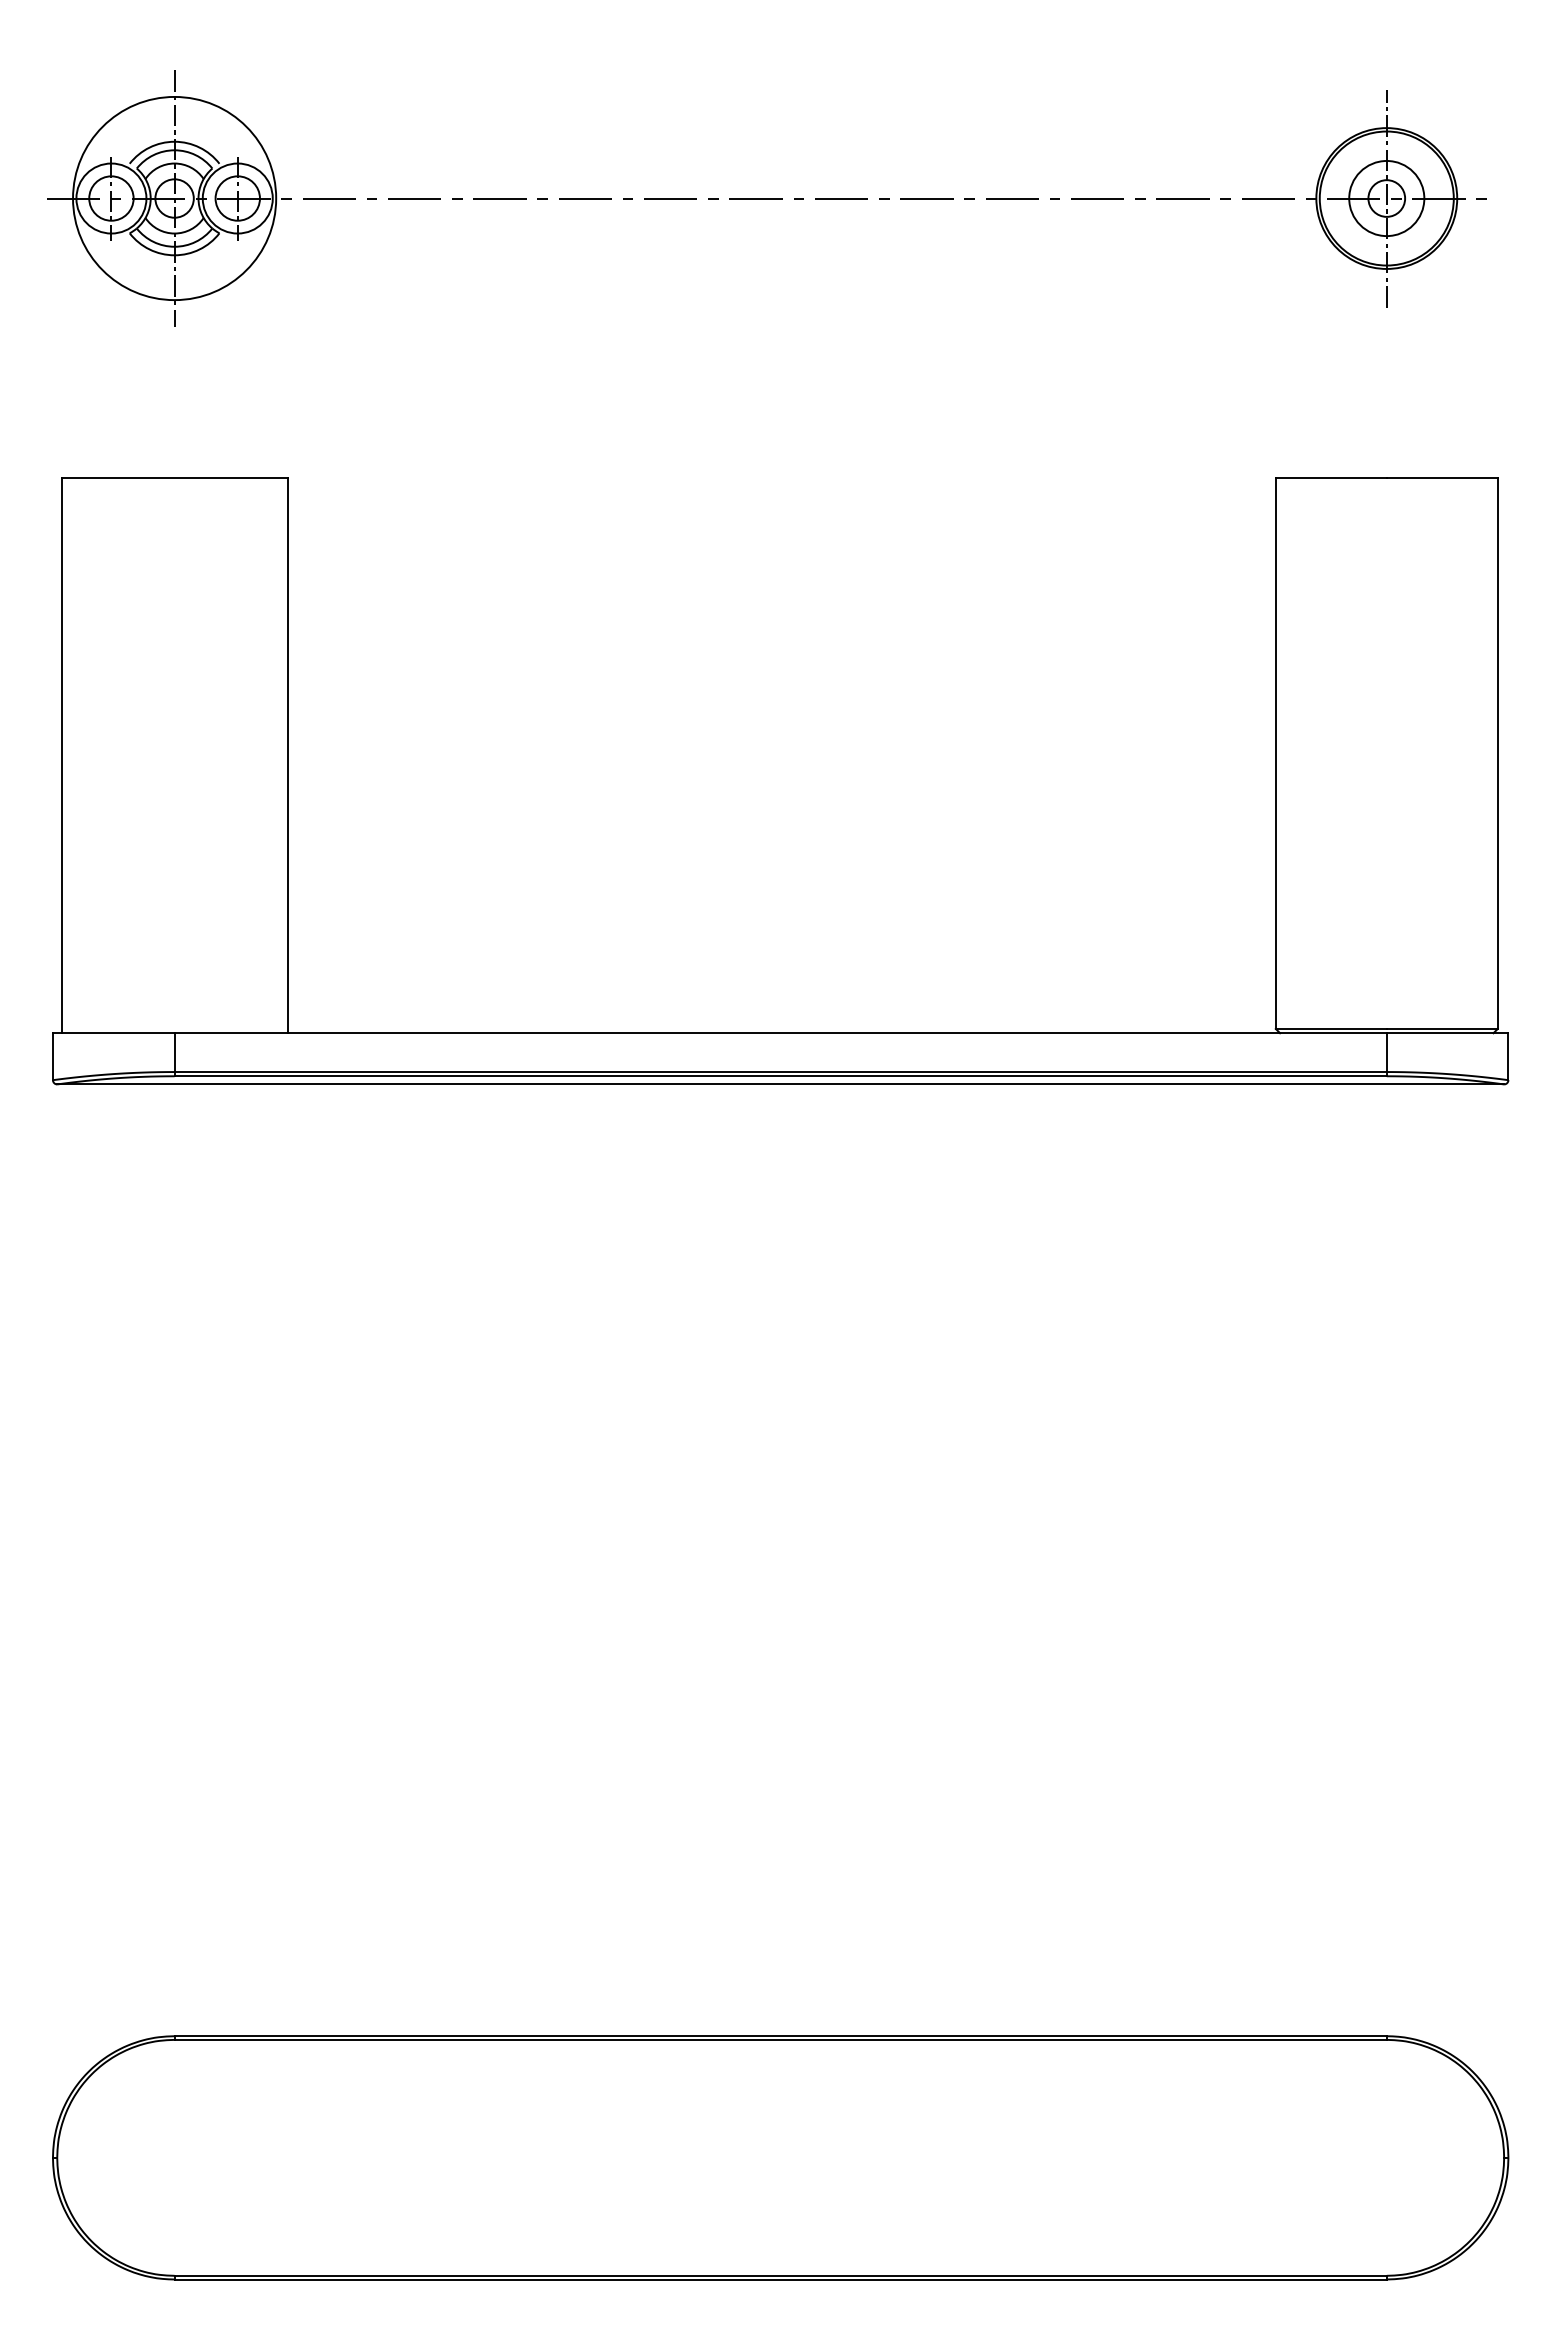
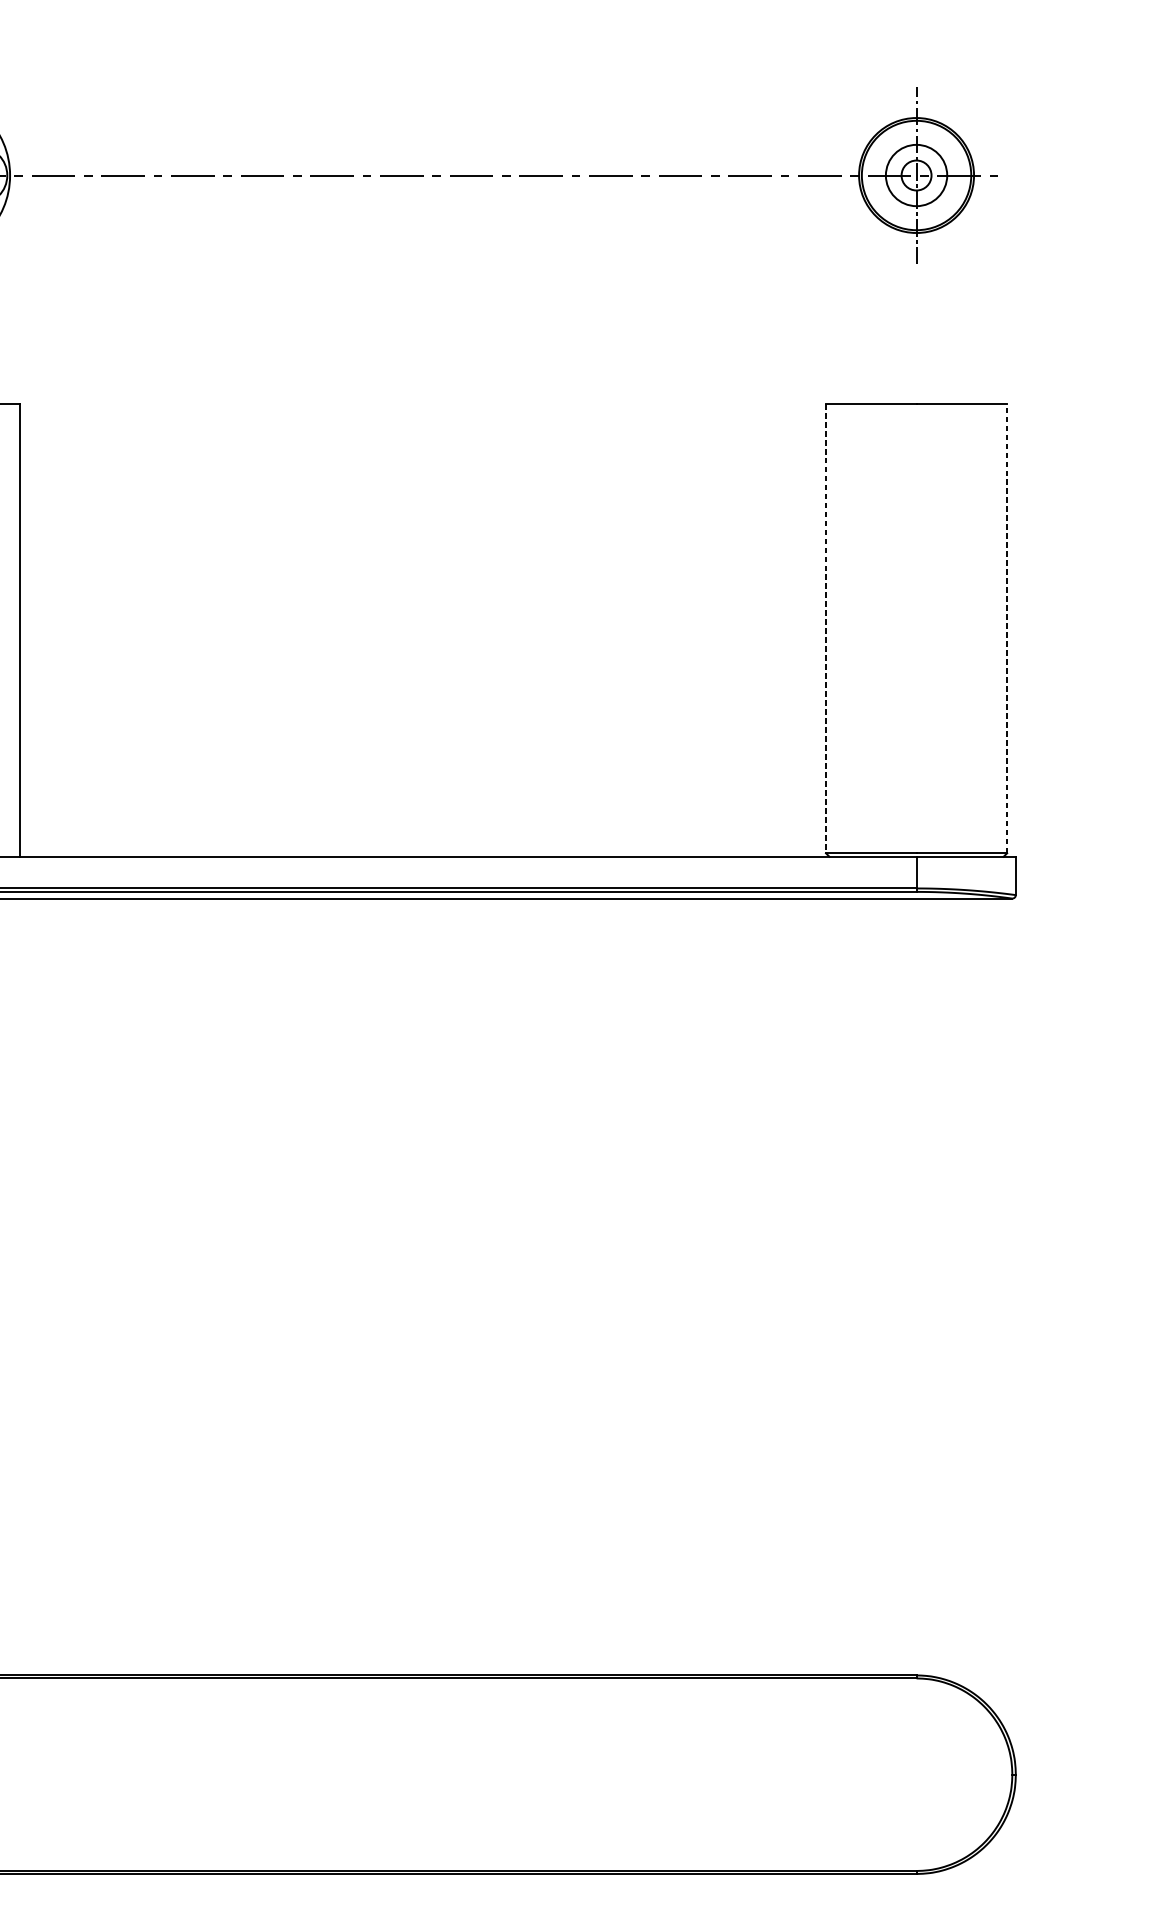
line: (1497, 753) -> (1006, 628), solid -> dashed
line: (1275, 754) -> (825, 629), solid -> dashed

